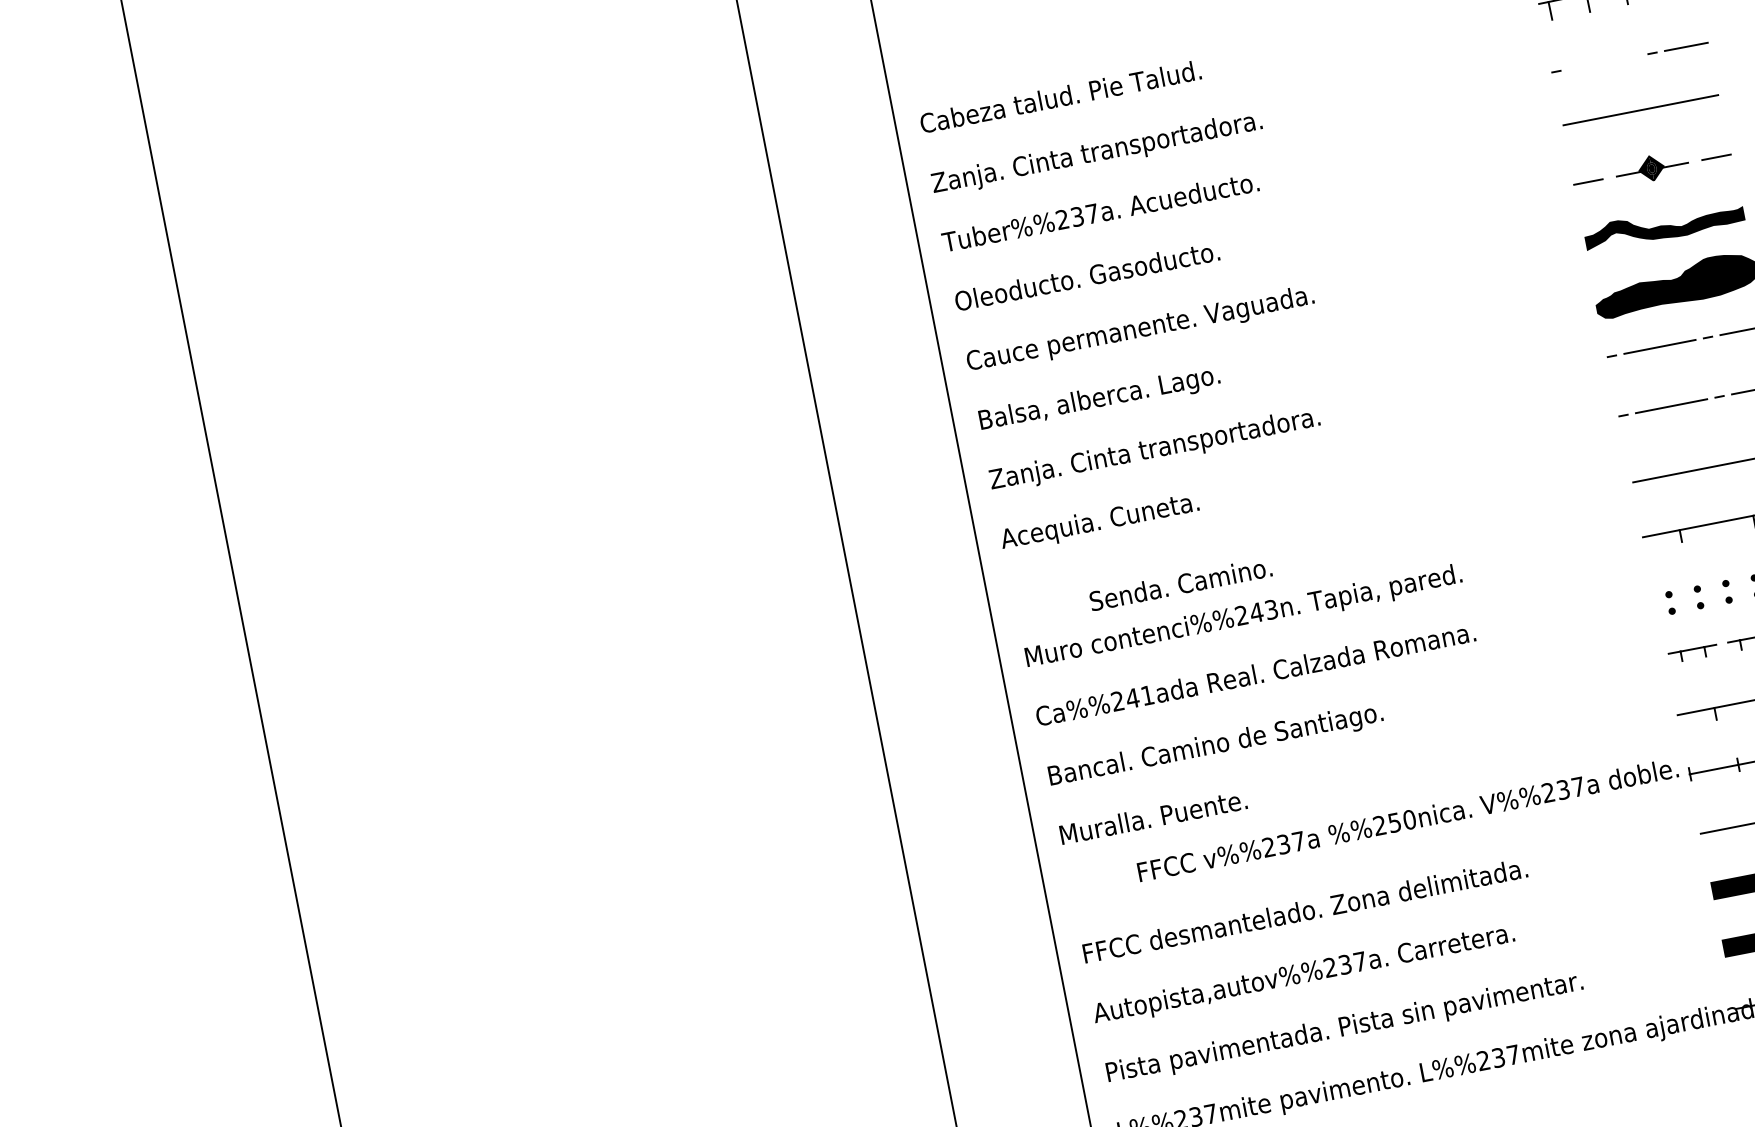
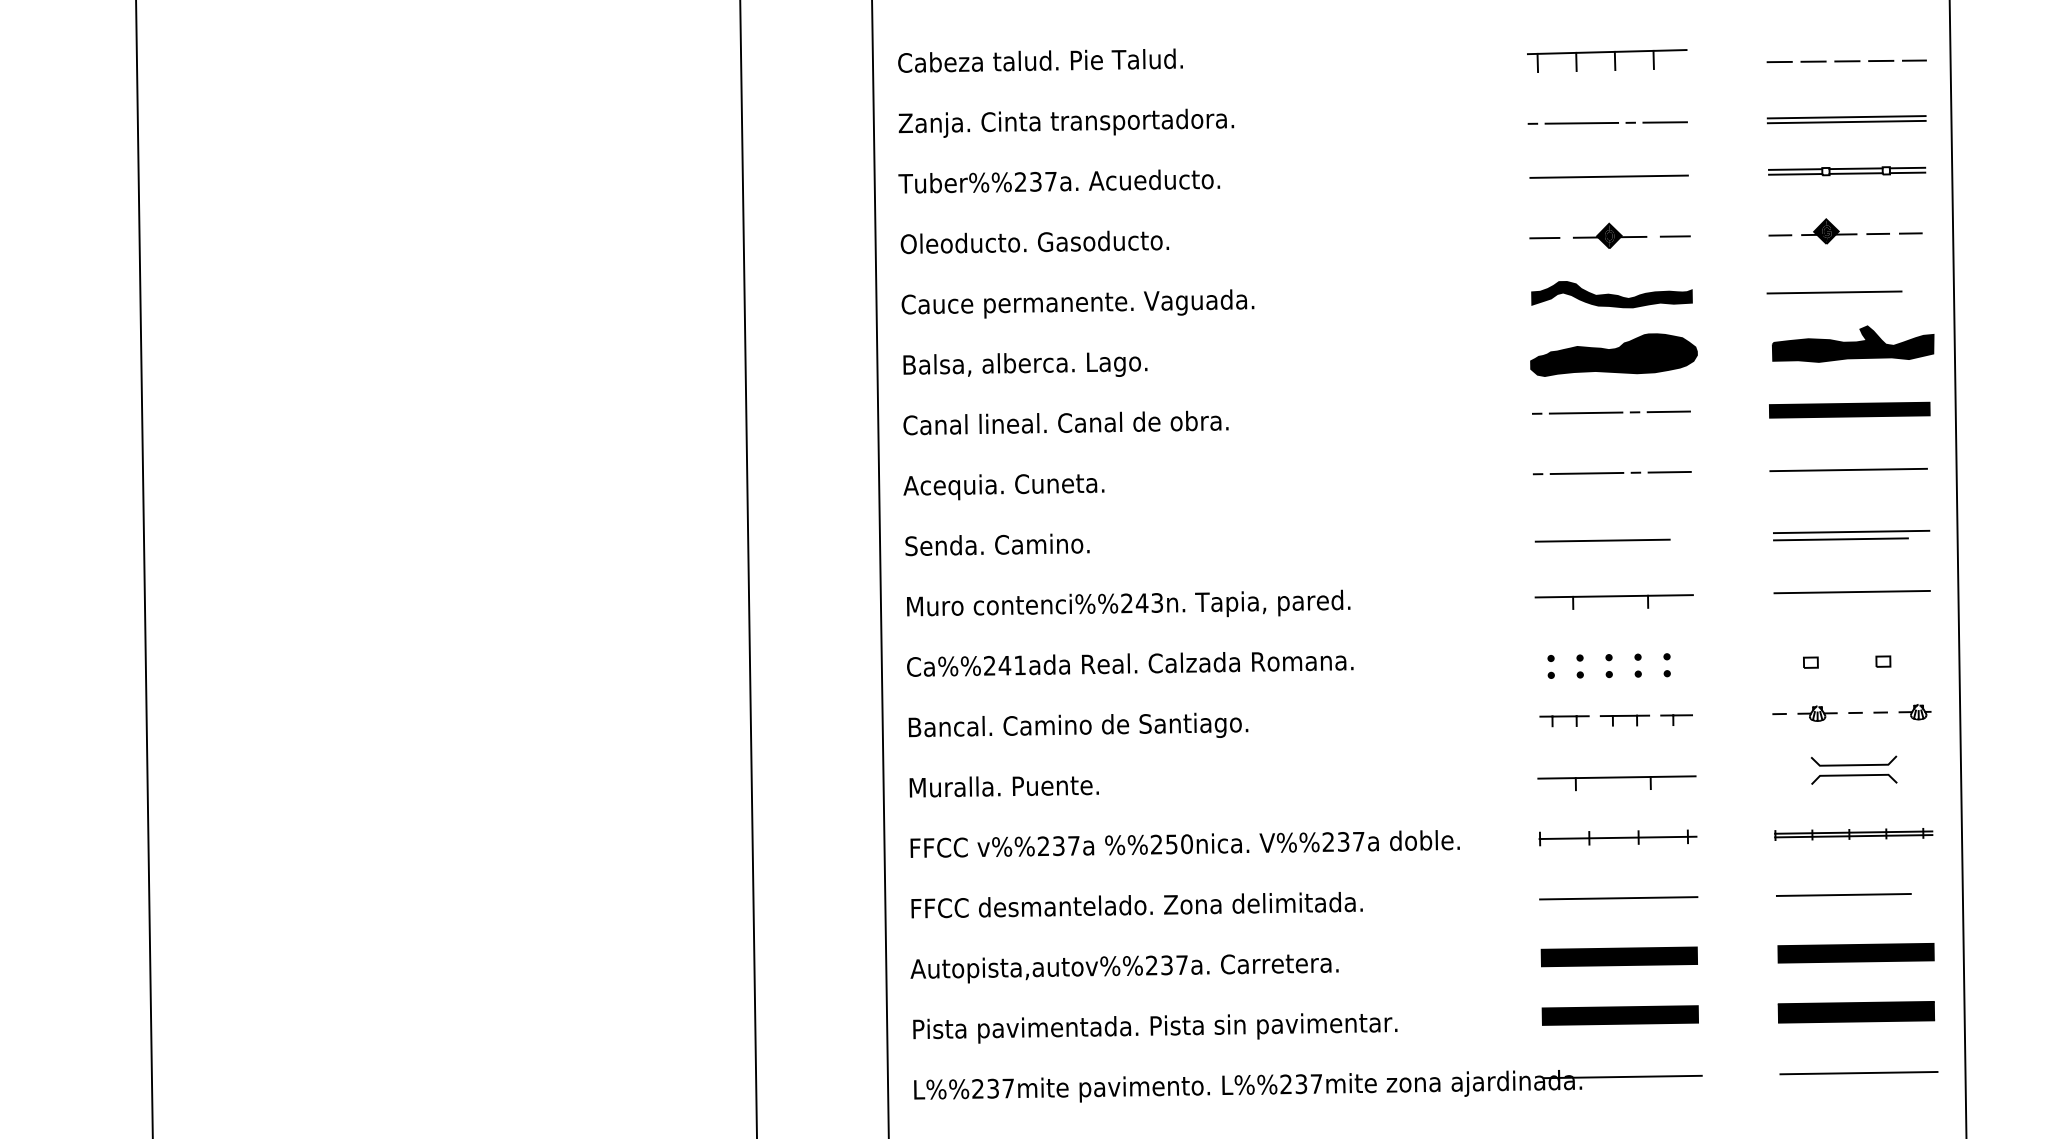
line: (1603, 61) -> (1581, 122), added
text: (1154, 449) -> (1070, 424), Zanja. Cinta transportadora. -> Canal lineal. Canal de obra.
text: (1180, 583) -> (997, 544), moved
text: (1407, 819) -> (1184, 843), moved

